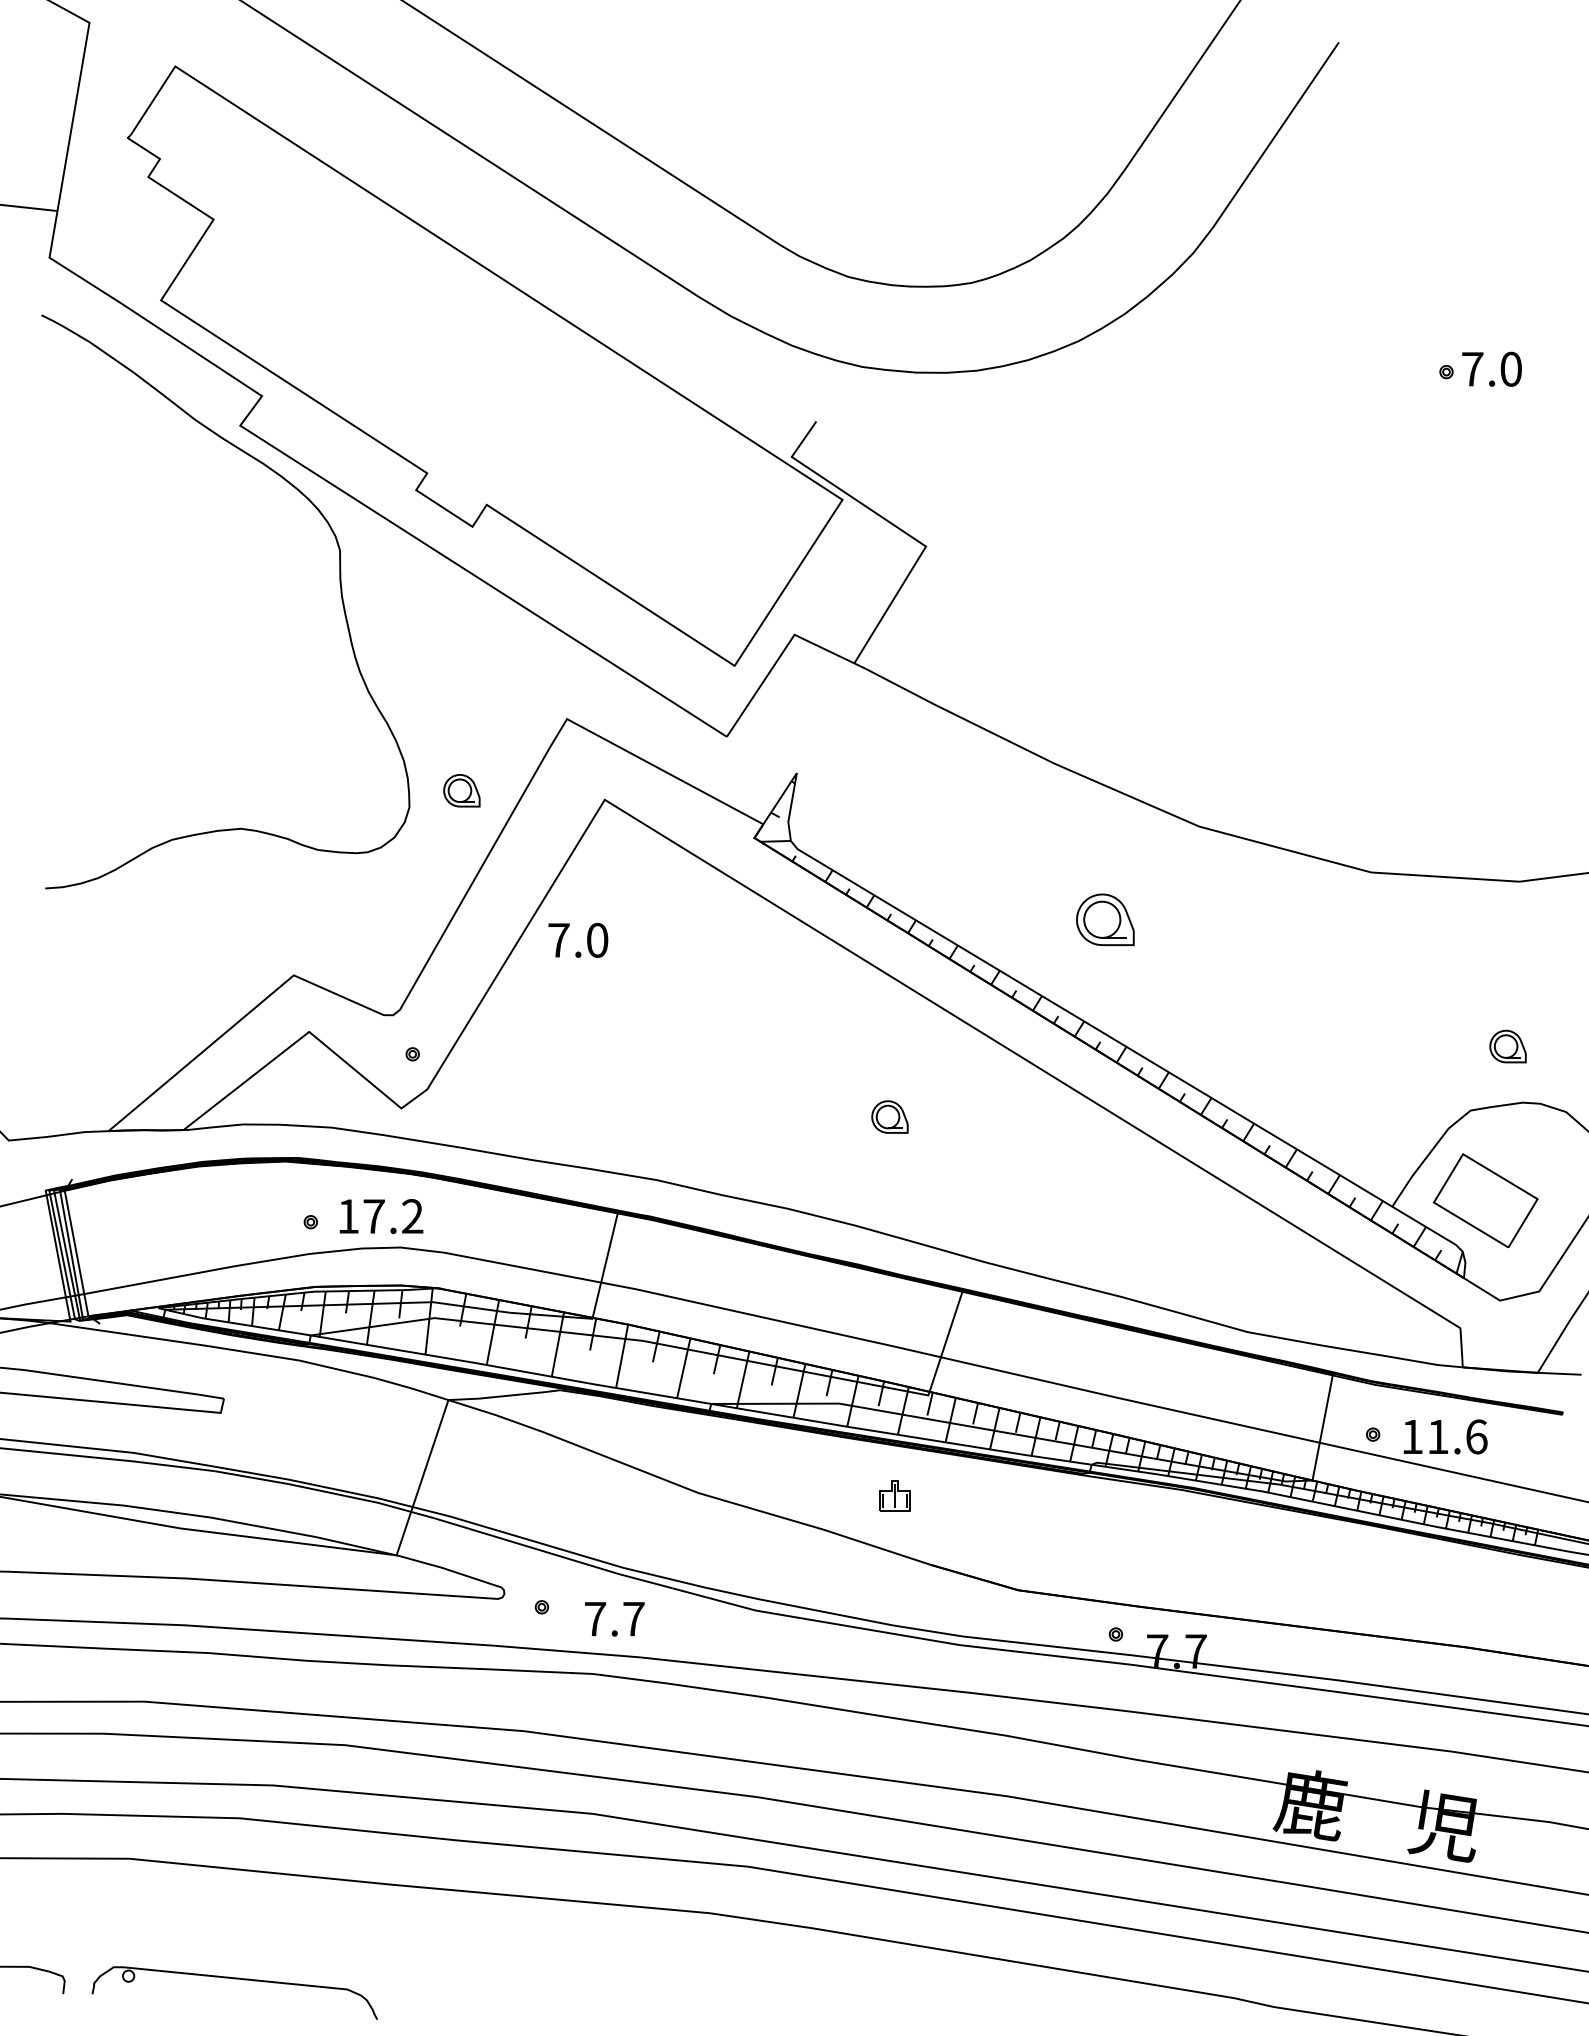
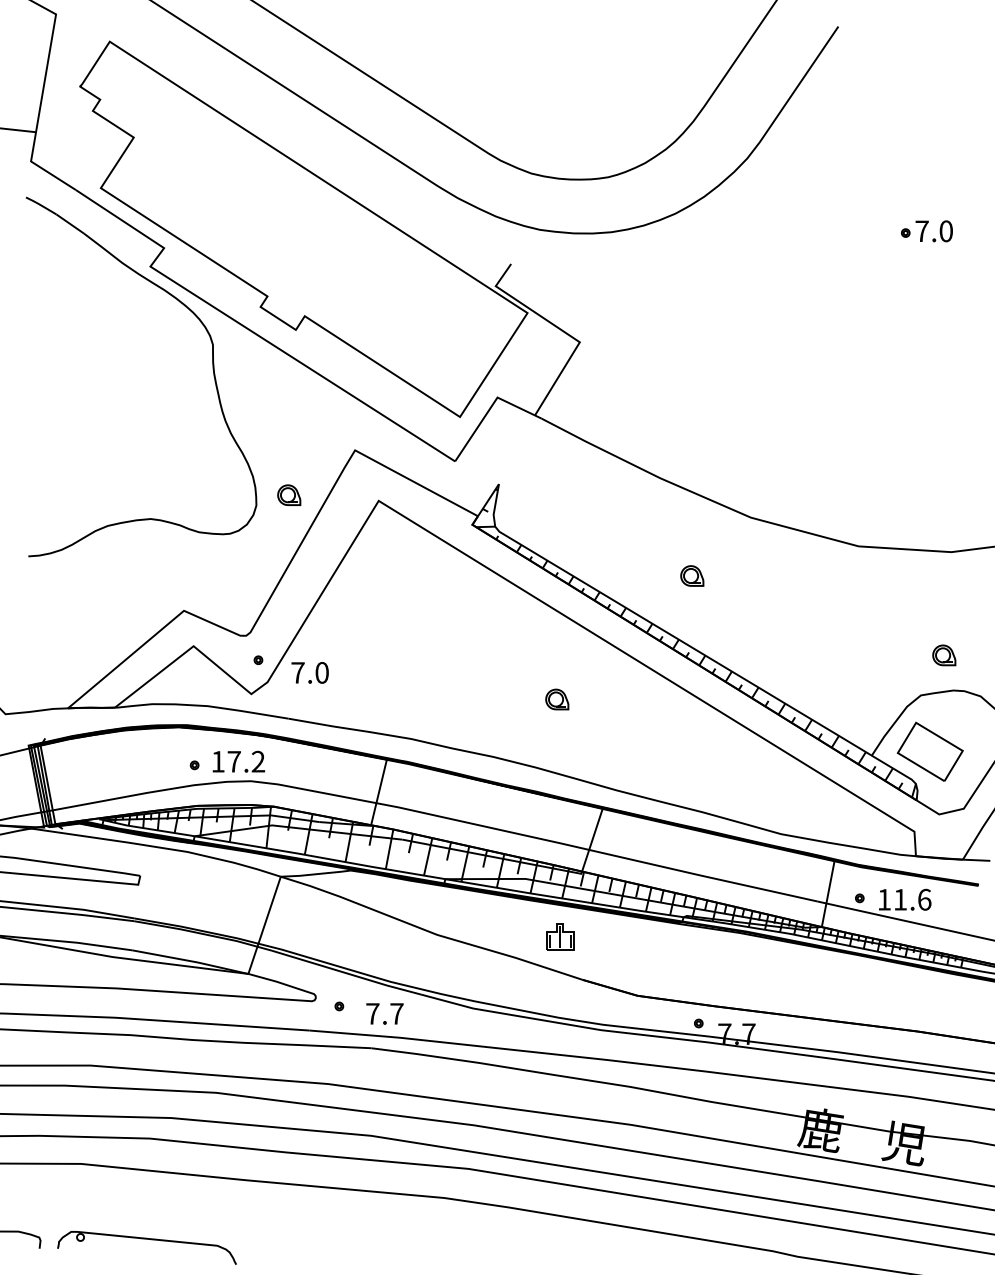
part: (1105, 918) -> (692, 575), size x0.62
text: (577, 939) -> (309, 672), moved
part: (895, 1495) -> (560, 936), size x1.43

